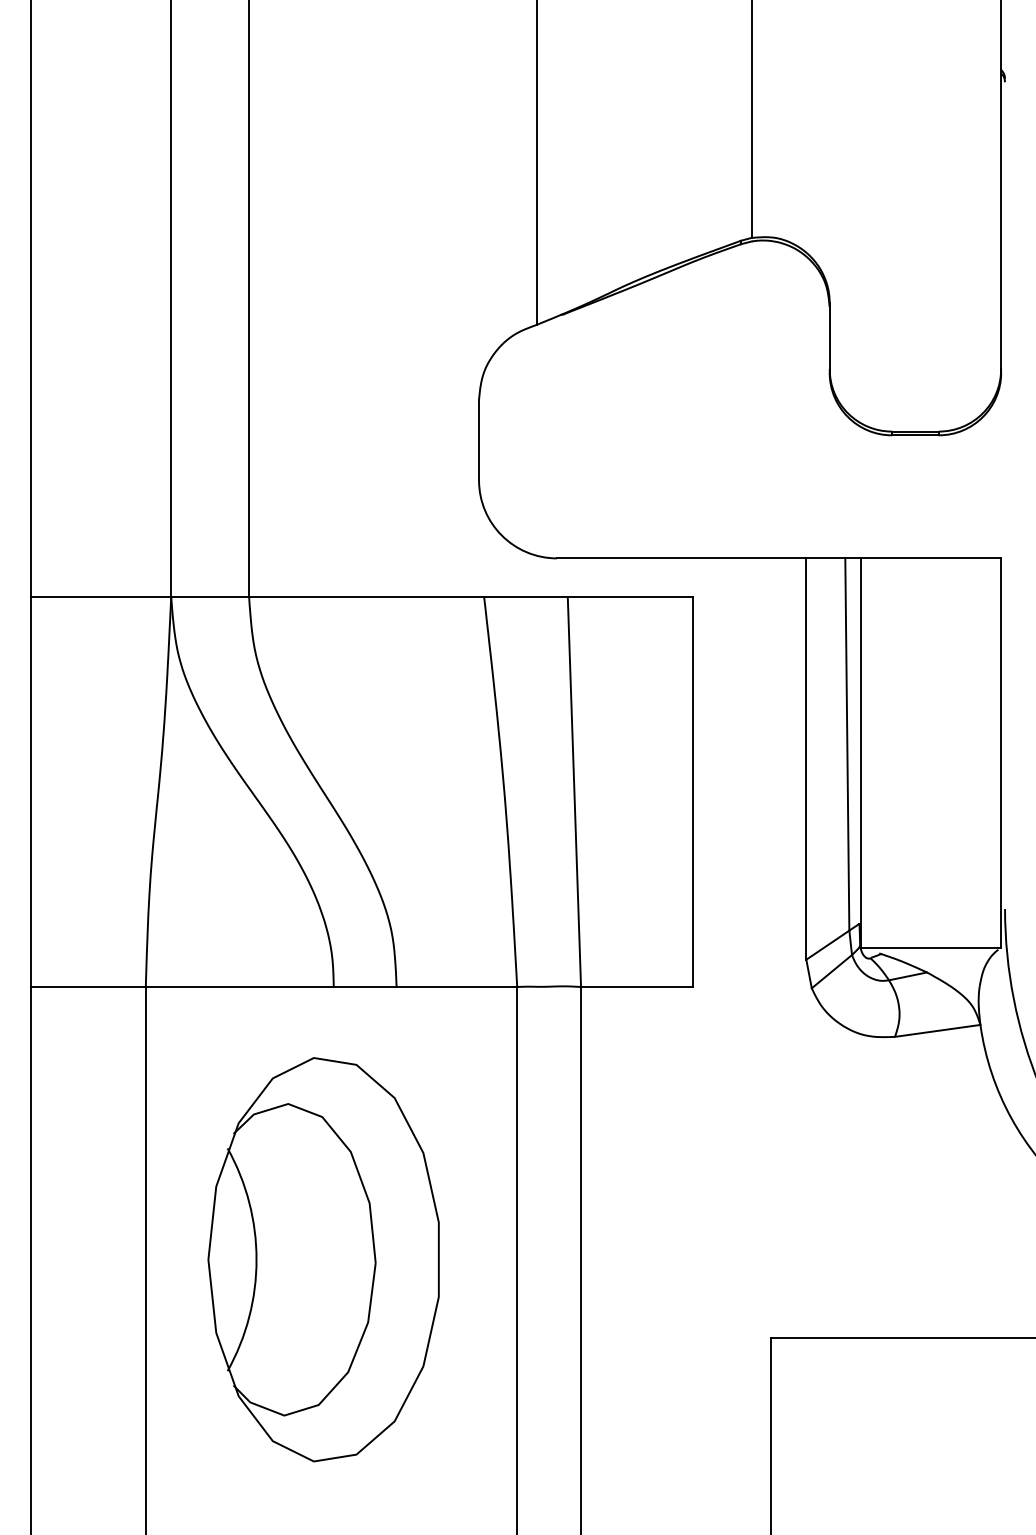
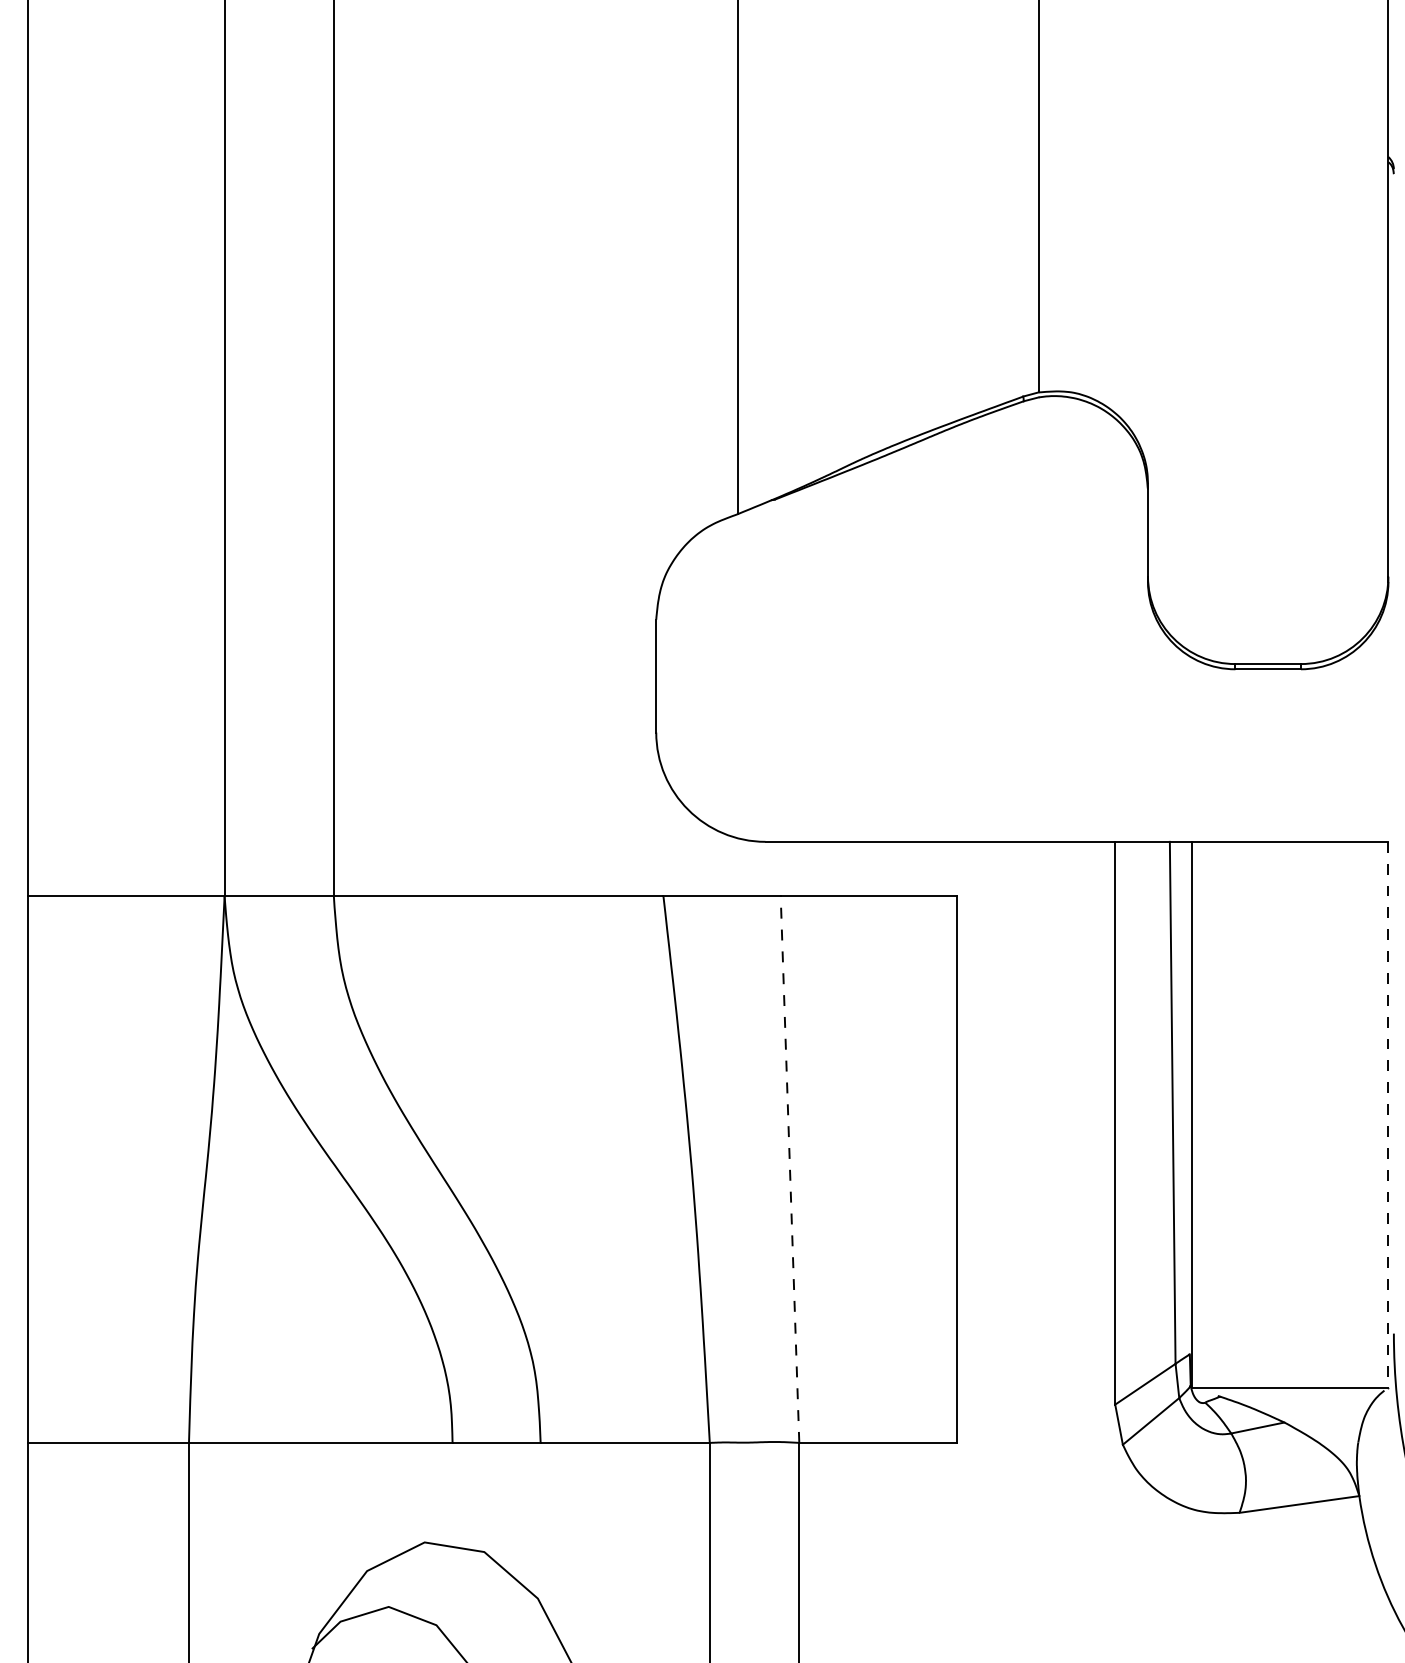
line: (1001, 753) -> (1388, 1115), solid -> dashed
line: (574, 792) -> (790, 1170), solid -> dashed

